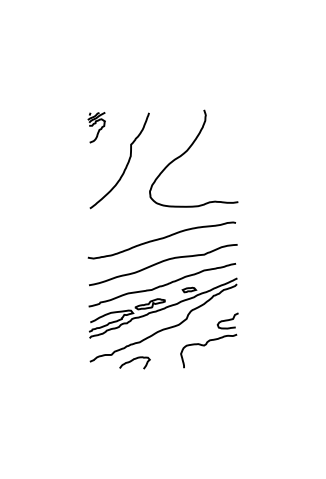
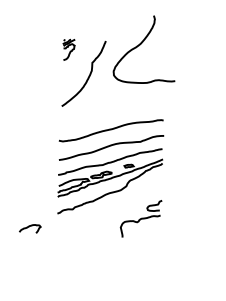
curve: (187, 151) -> (141, 44), moved
part: (209, 340) -> (141, 218), moved
curve: (133, 360) -> (29, 227), moved

